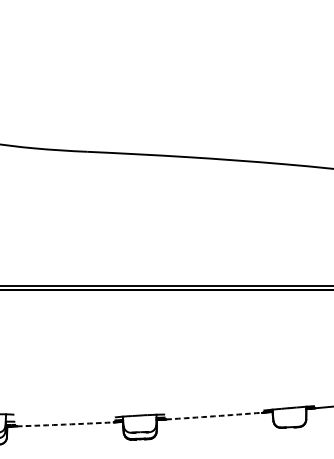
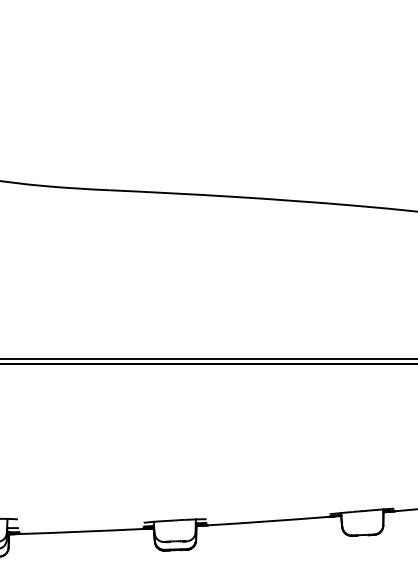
arc: (214, 416) -> (268, 521), dashed -> solid
arc: (65, 424) -> (81, 531), dashed -> solid

